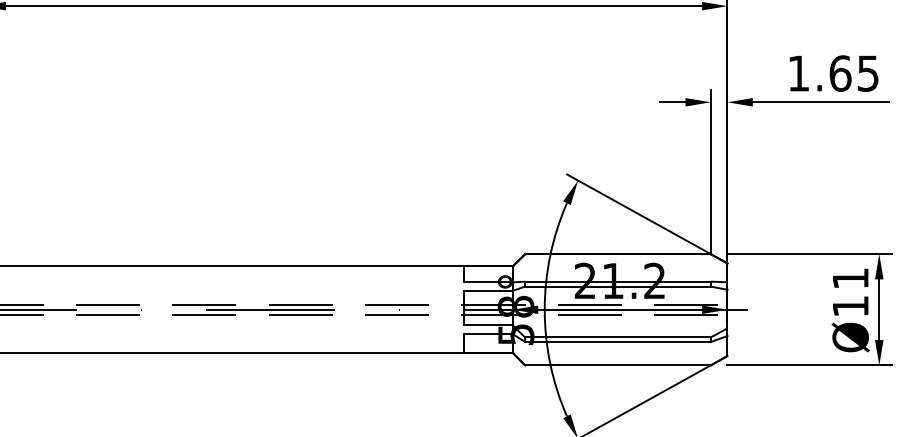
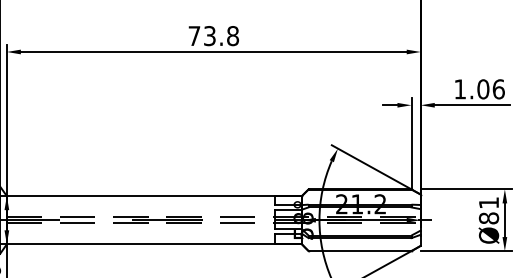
text: (853, 73) -> (490, 89), 1.65 -> 1.06
text: (849, 306) -> (488, 218), Ø11 -> Ø81

